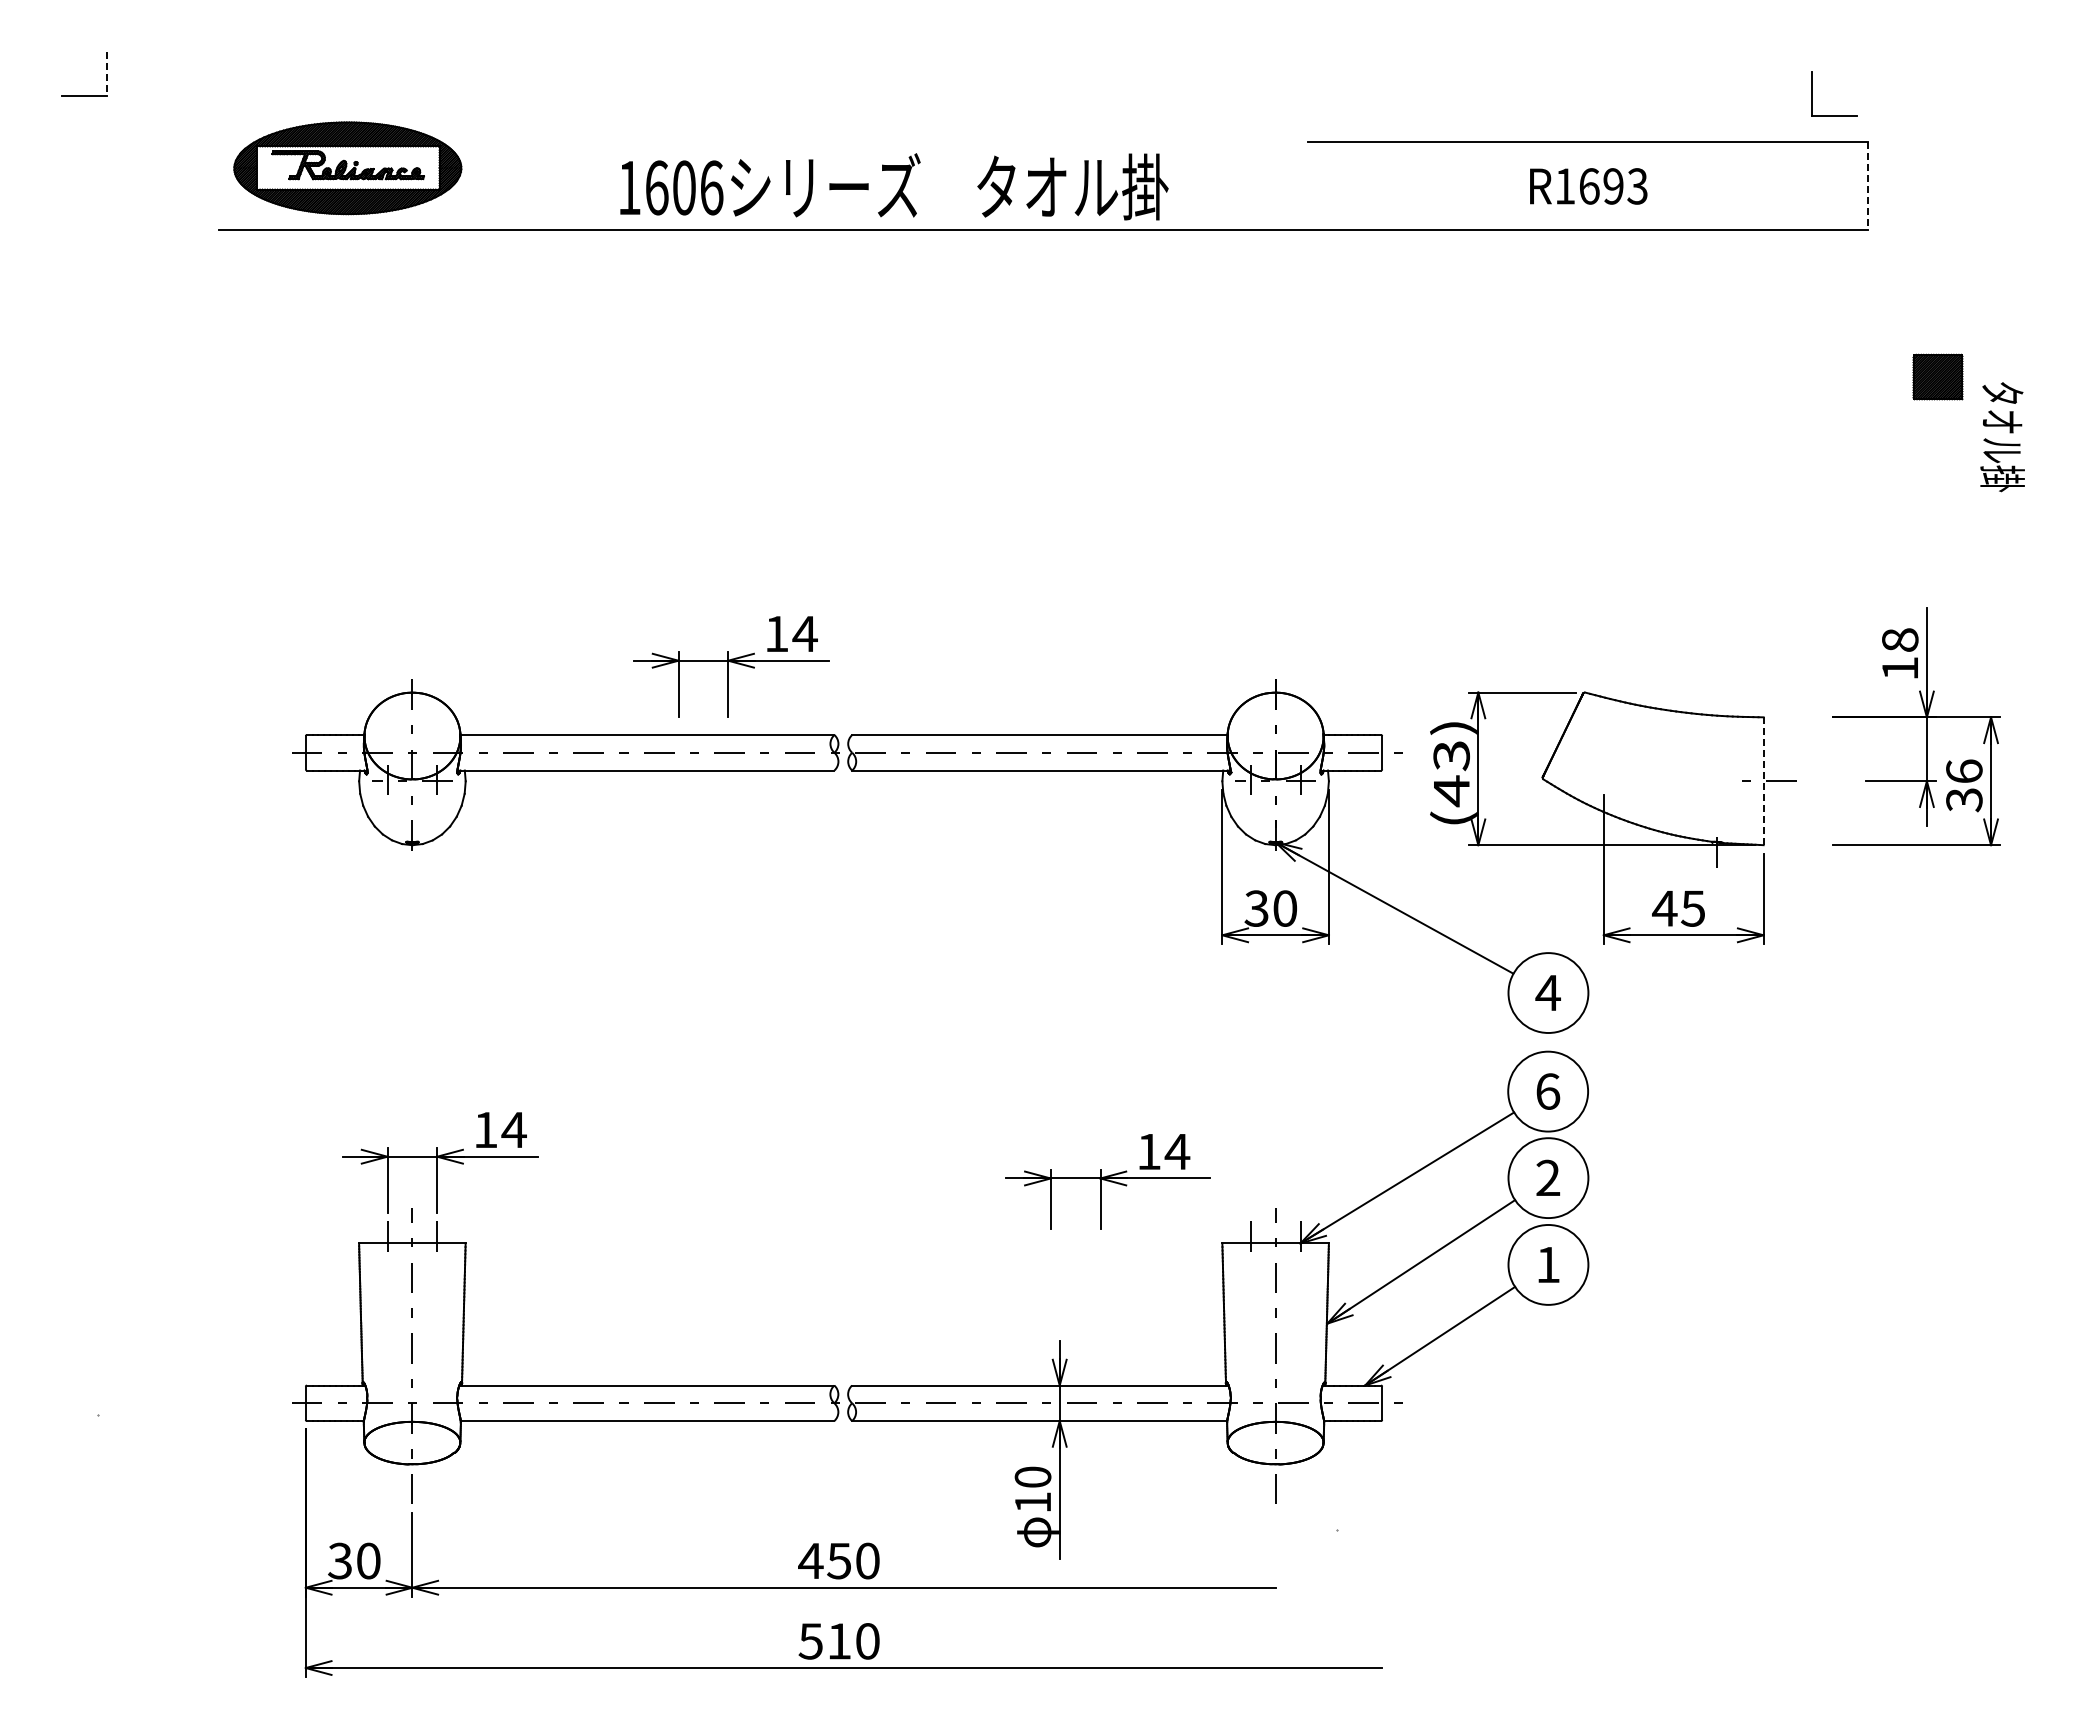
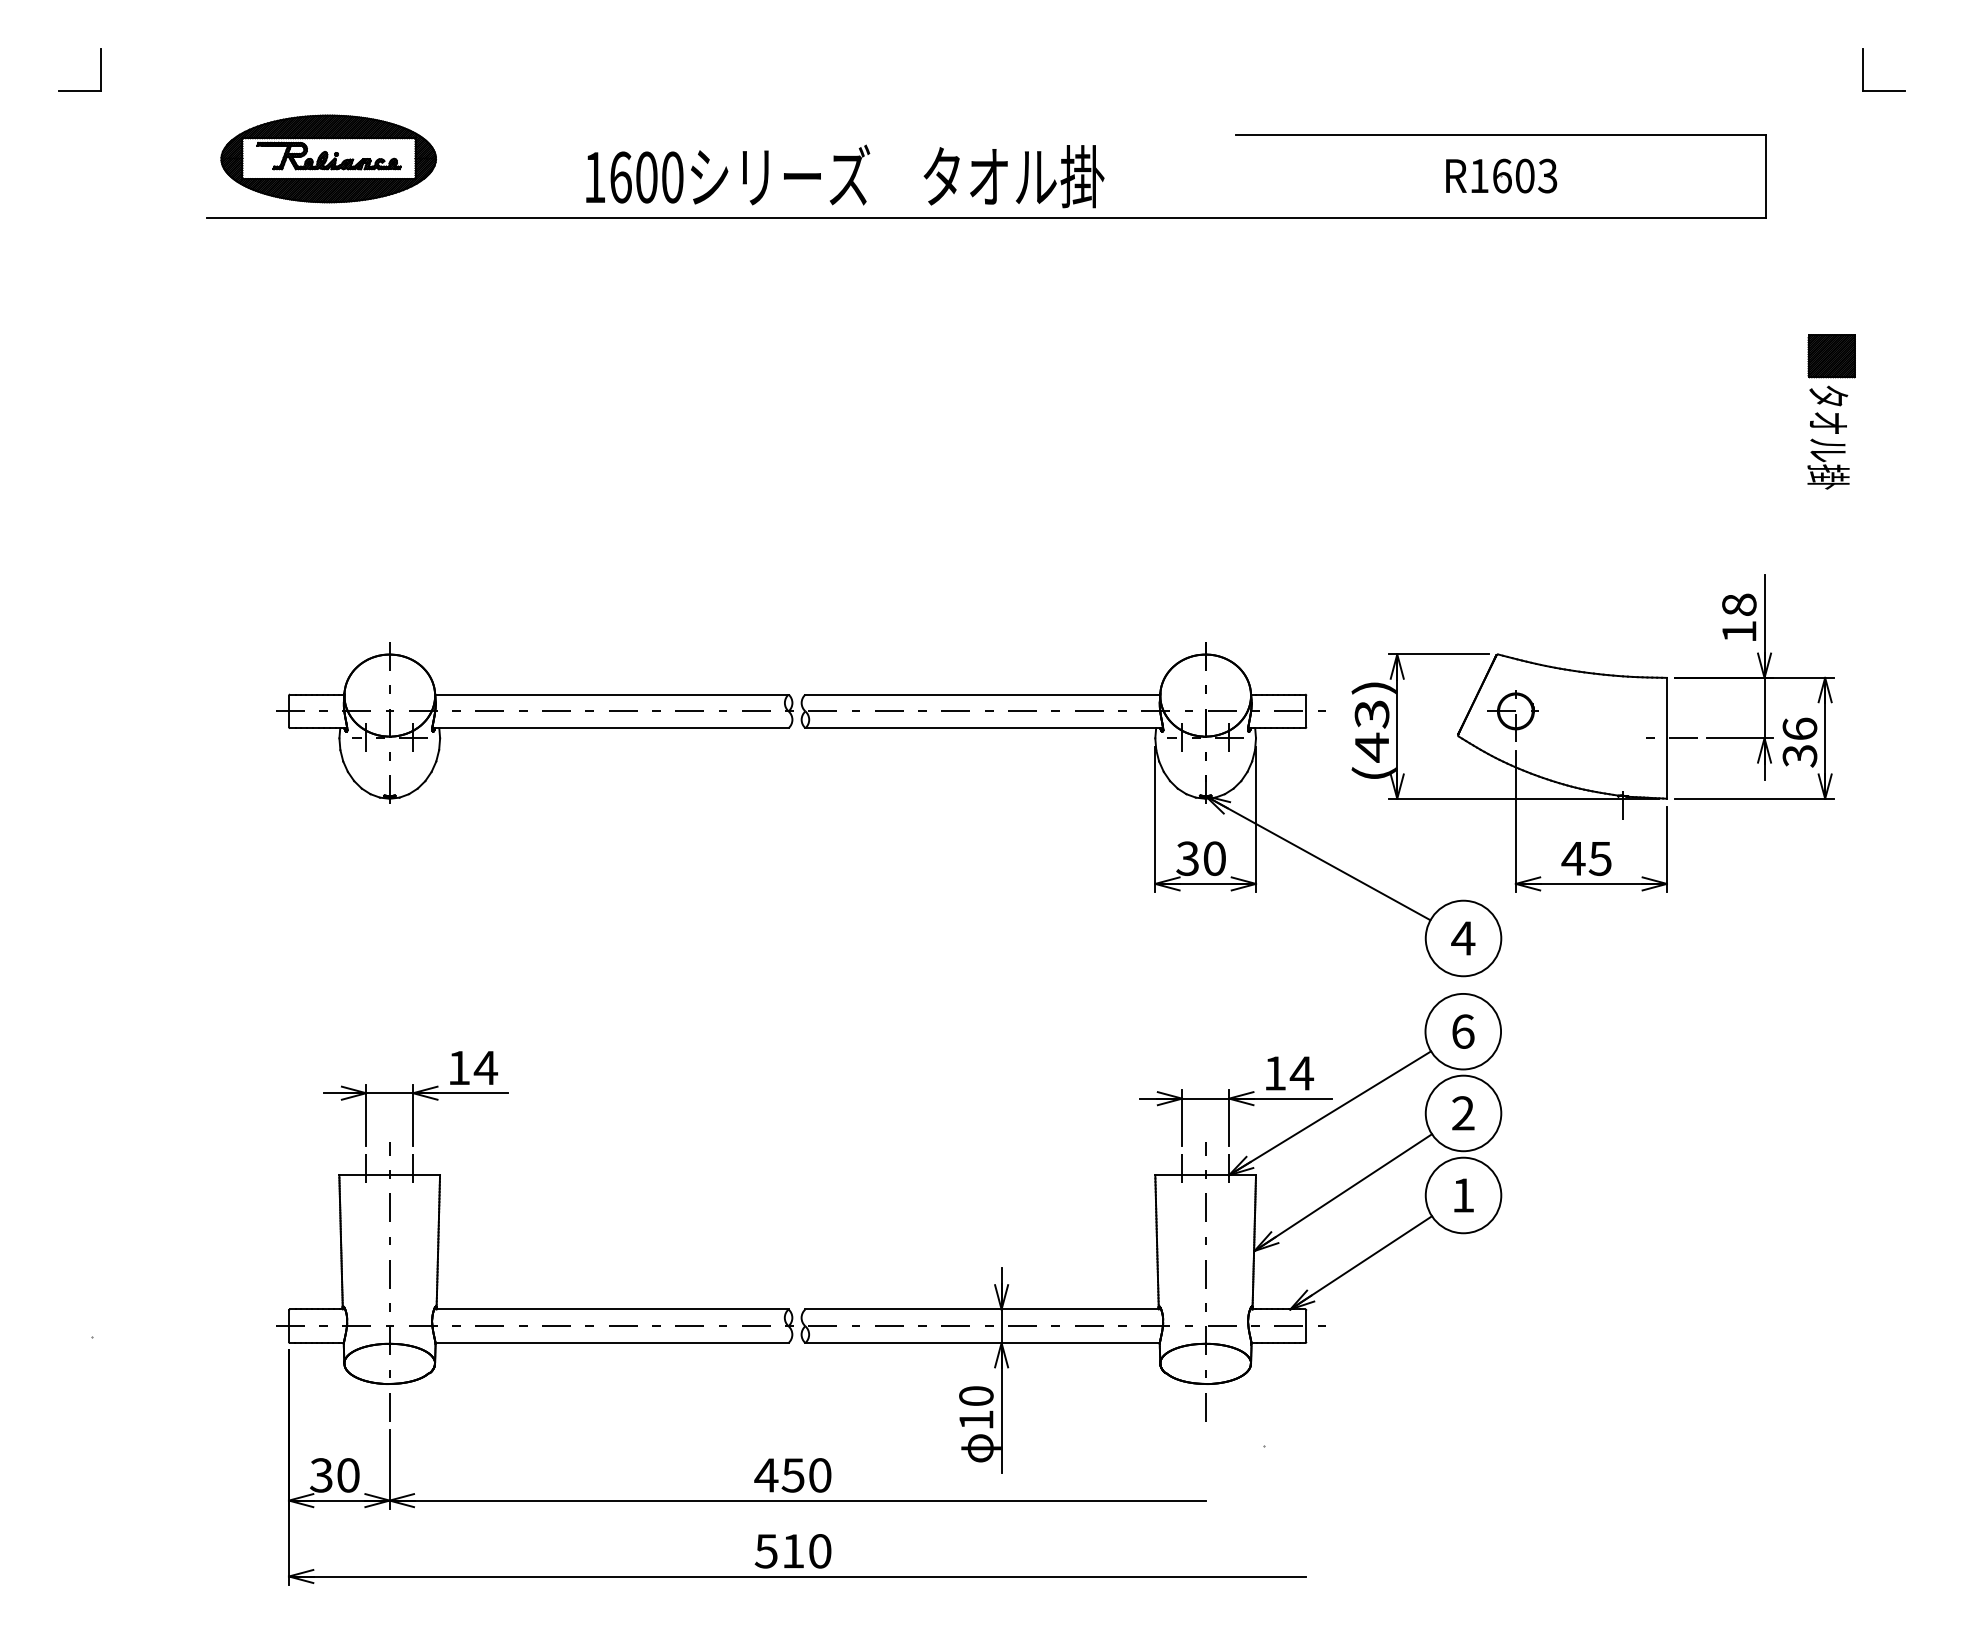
line: (106, 74) -> (100, 70), dashed -> solid
part: (1812, 93) -> (1863, 69), moved
text: (1613, 186) -> (1525, 176), R1693 -> R1603
line: (1868, 186) -> (1766, 176), dashed -> solid
text: (711, 187) -> (672, 177), 1606 -> 1600
text: (2002, 437) -> (1828, 437), moved
part: (731, 666) -> (691, 629), removed
part: (1916, 717) -> (1754, 678), moved
part: (1601, 758) -> (1513, 716), added
line: (1763, 781) -> (1666, 738), dashed -> solid
part: (1107, 1181) -> (1235, 1101), moved

